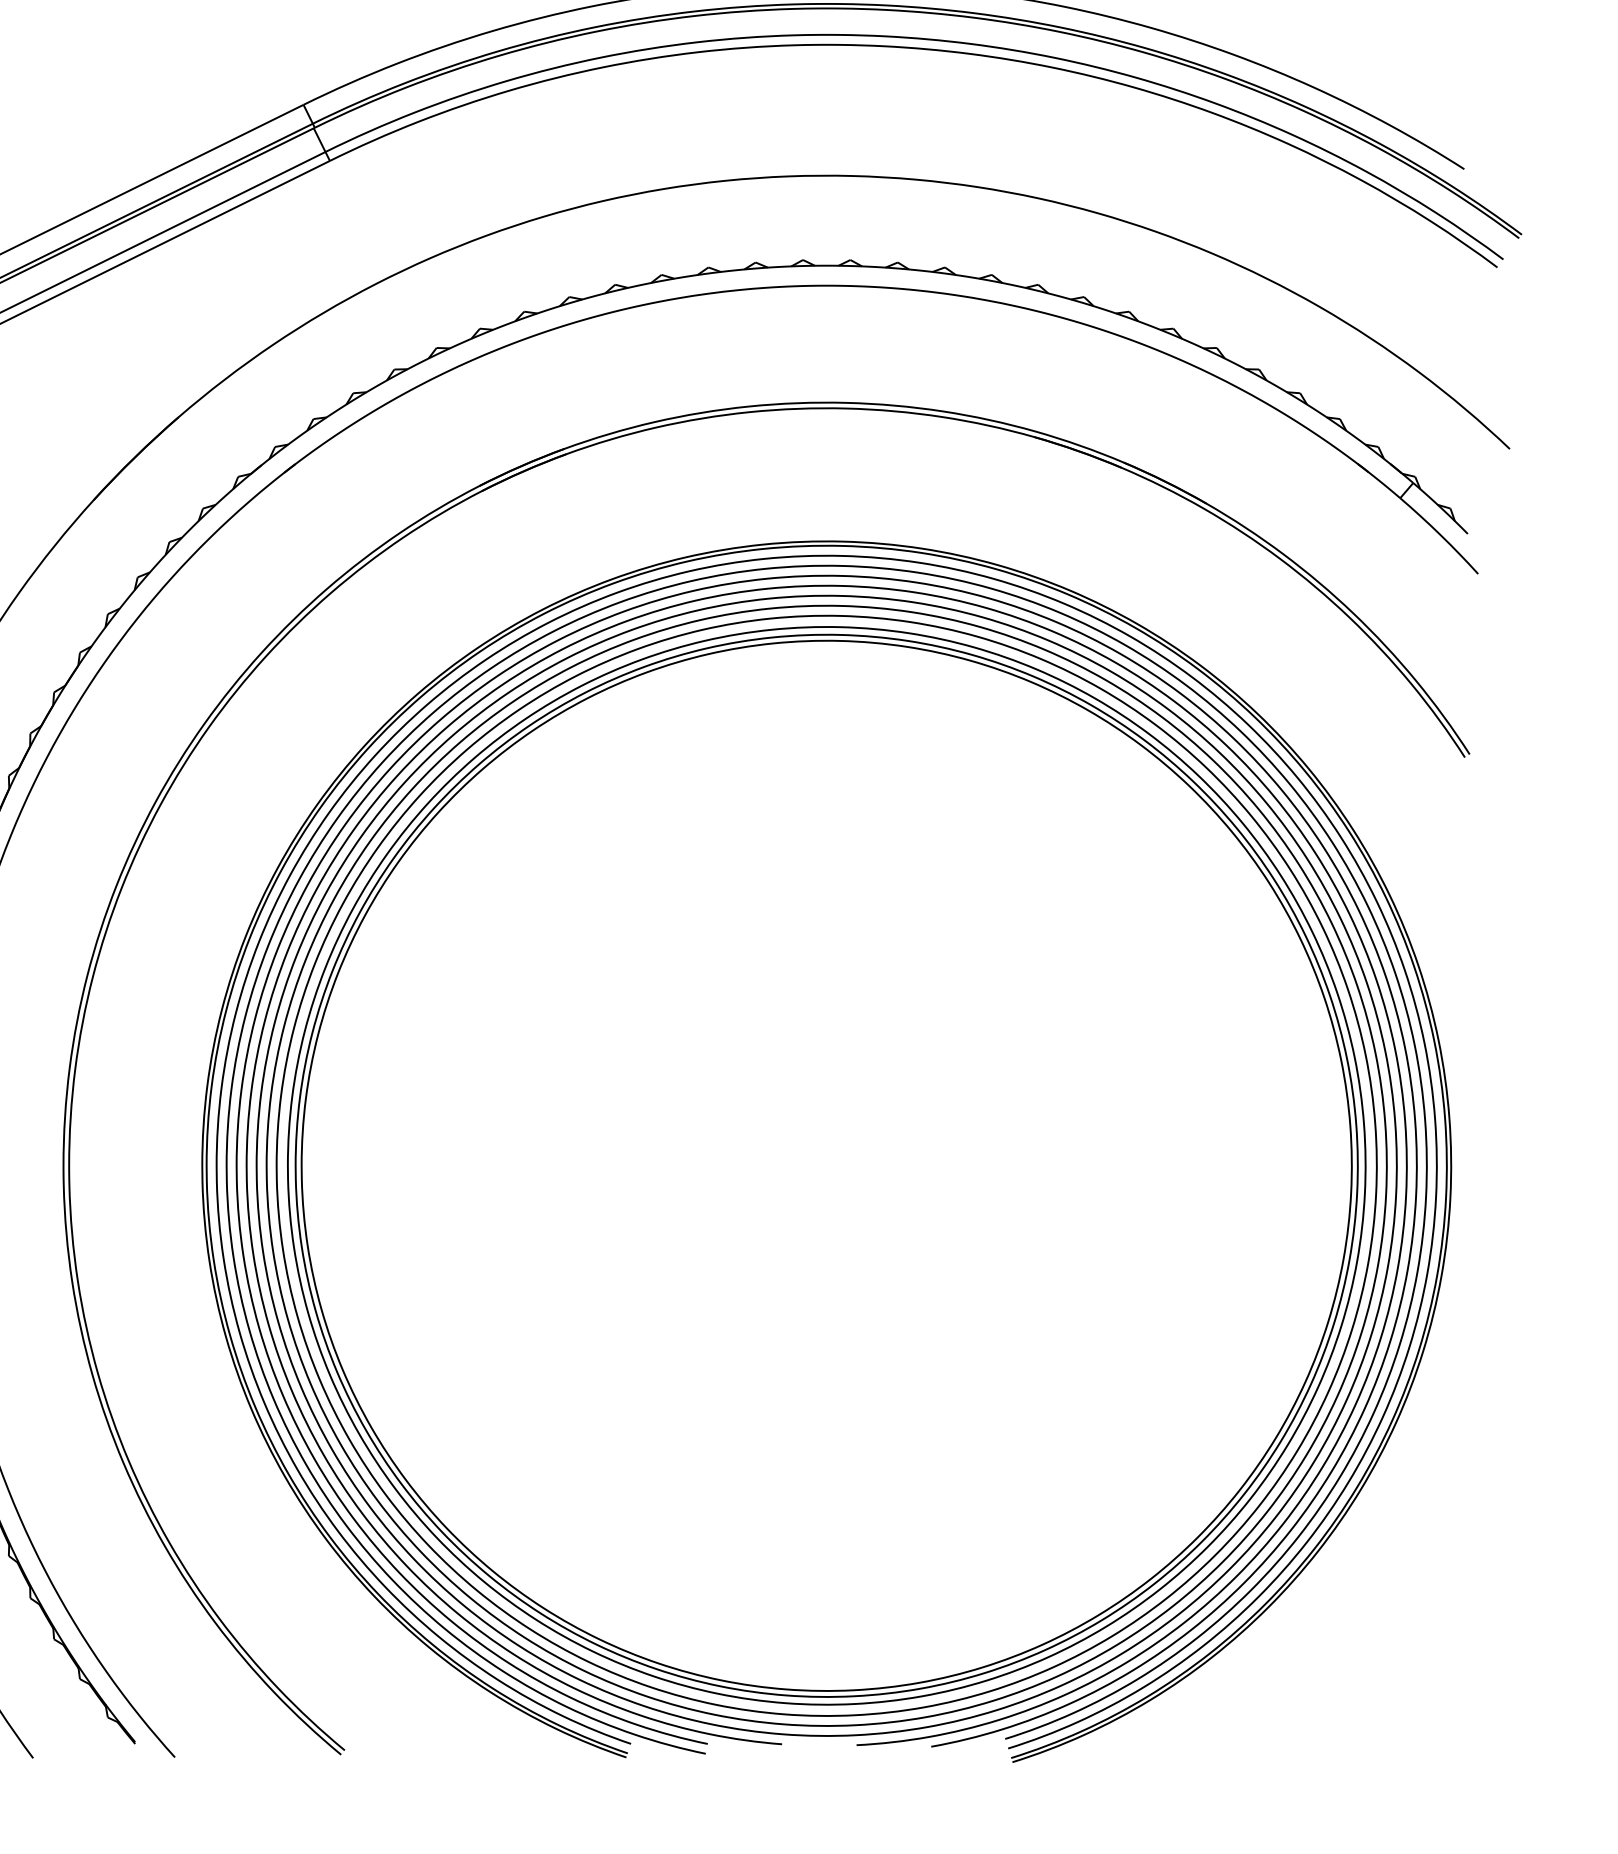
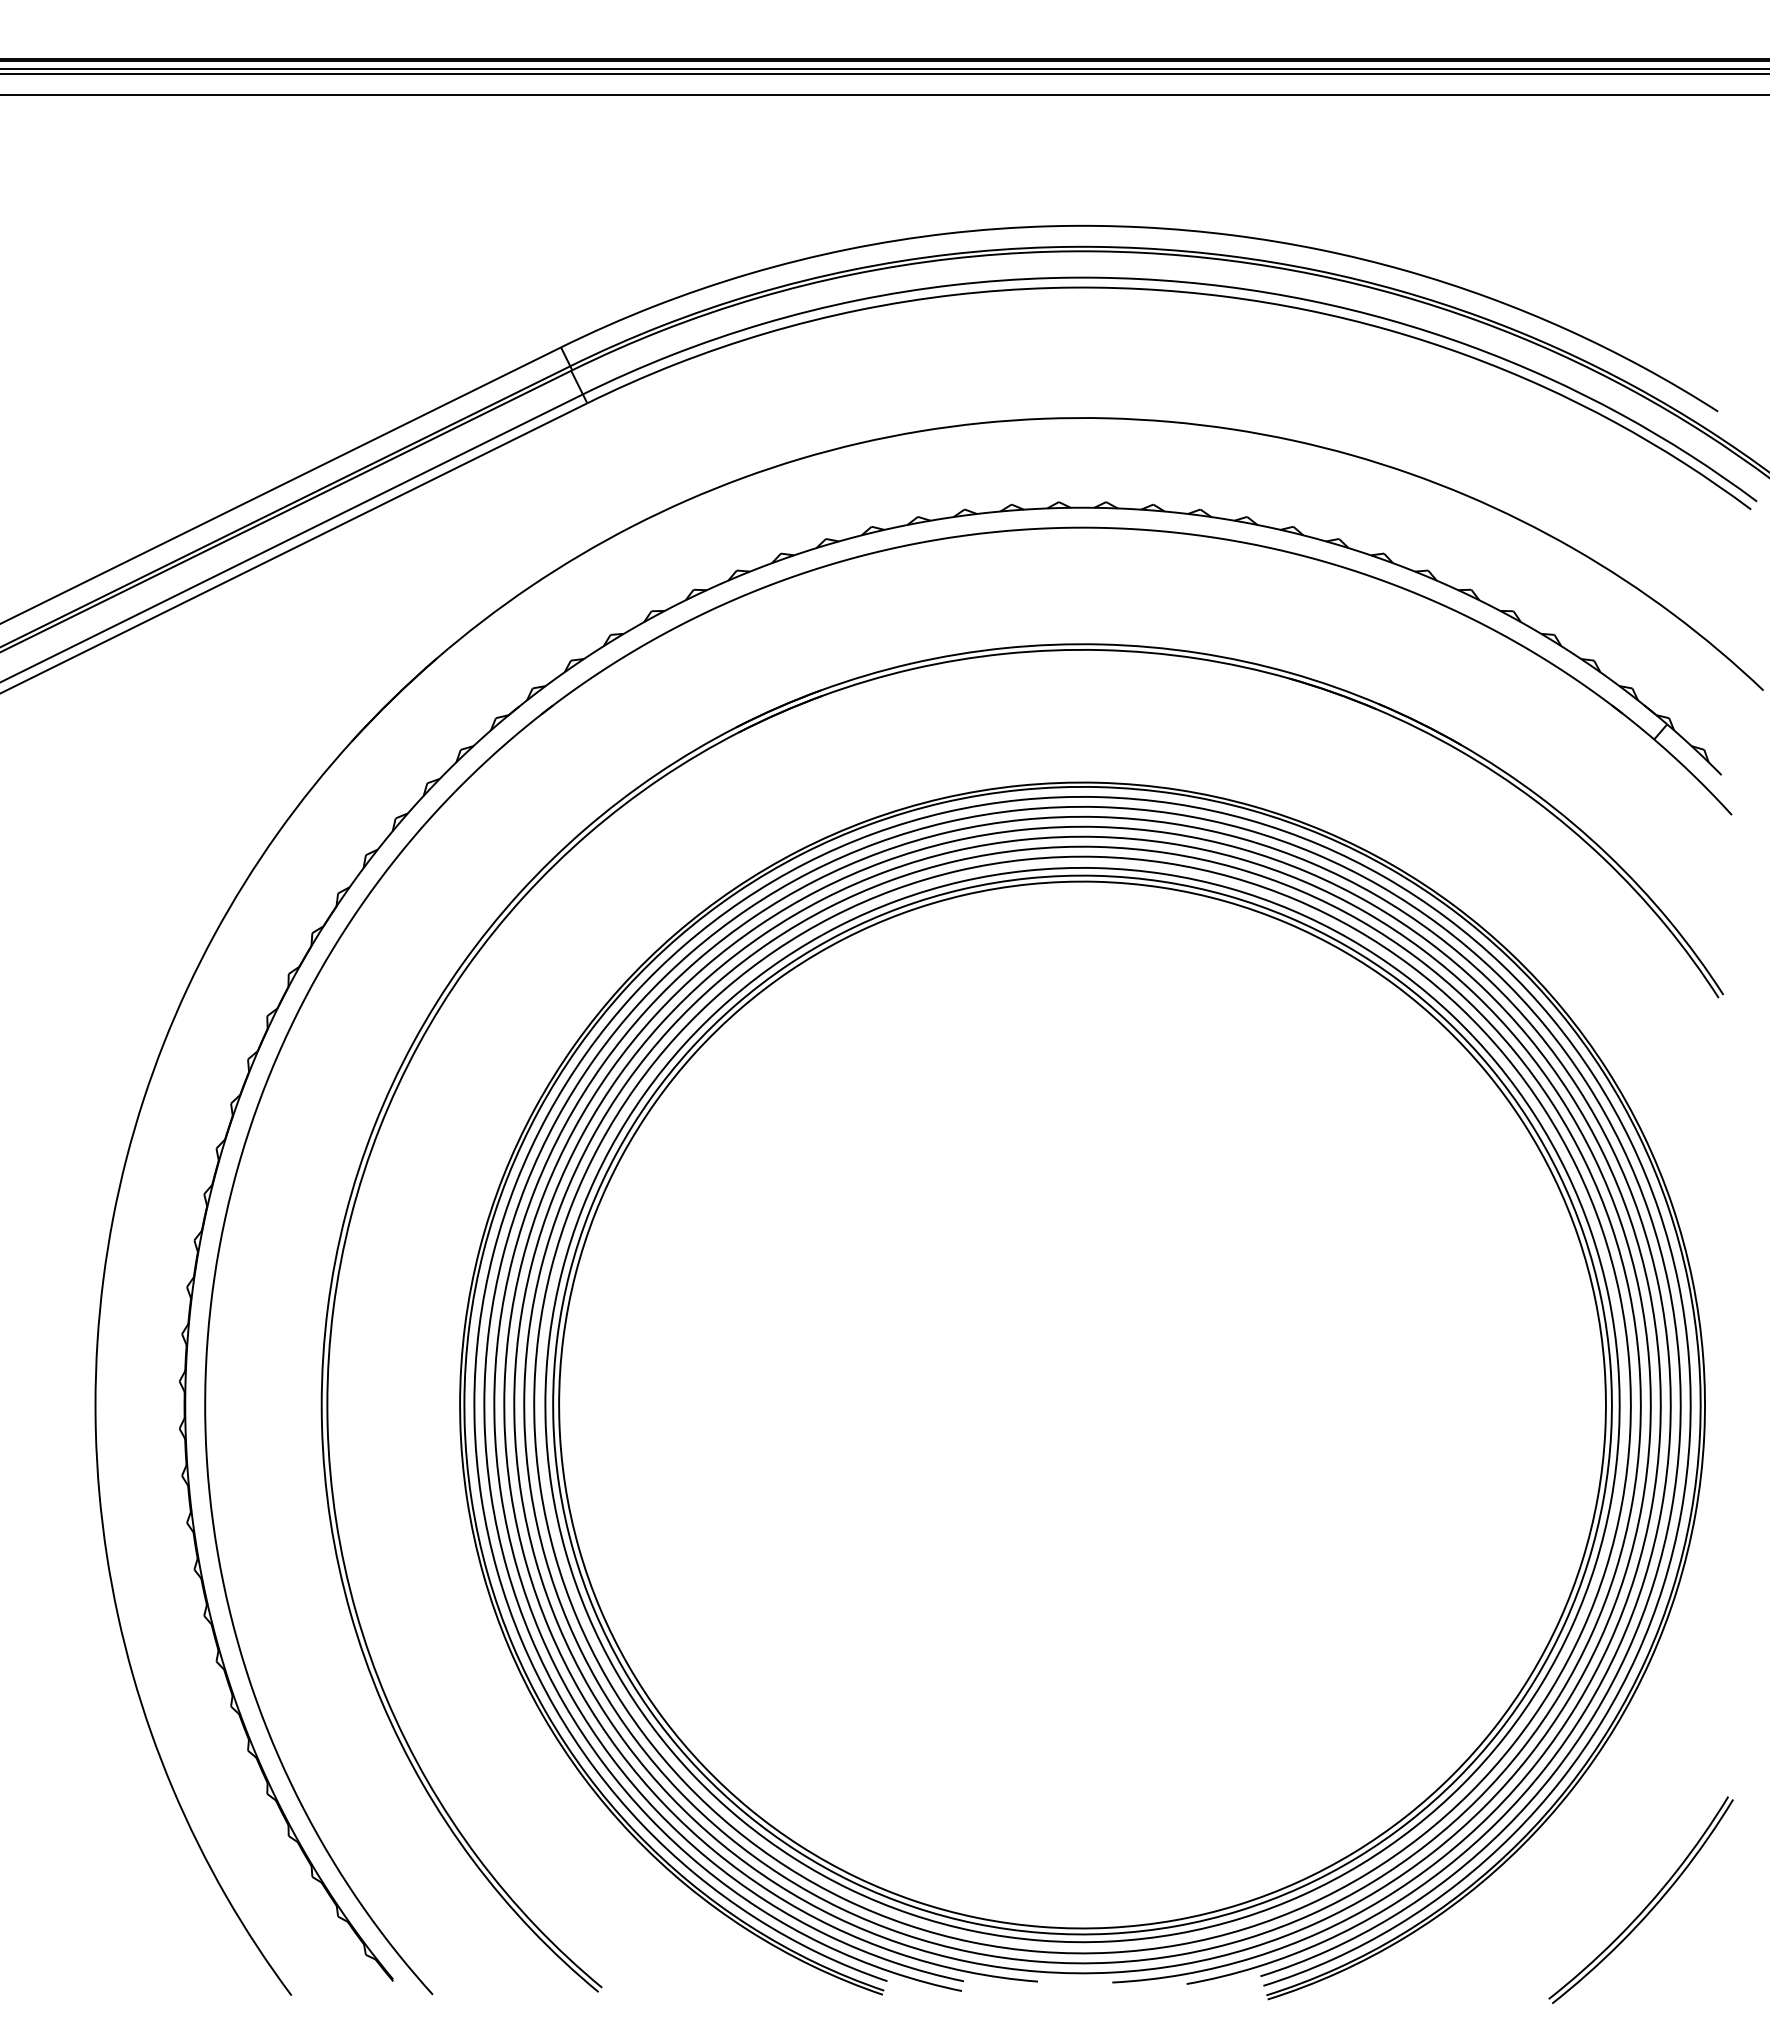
part: (1392, 1667) -> (1646, 1905), added

